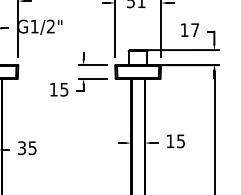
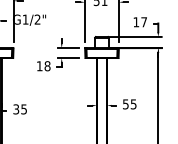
text: (64, 90) -> (47, 66), 15 -> 18
text: (169, 141) -> (125, 104), 15 -> 55

